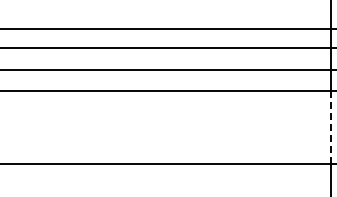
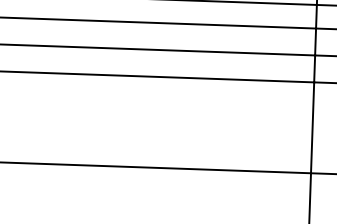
line: (331, 127) -> (312, 127), dashed -> solid

